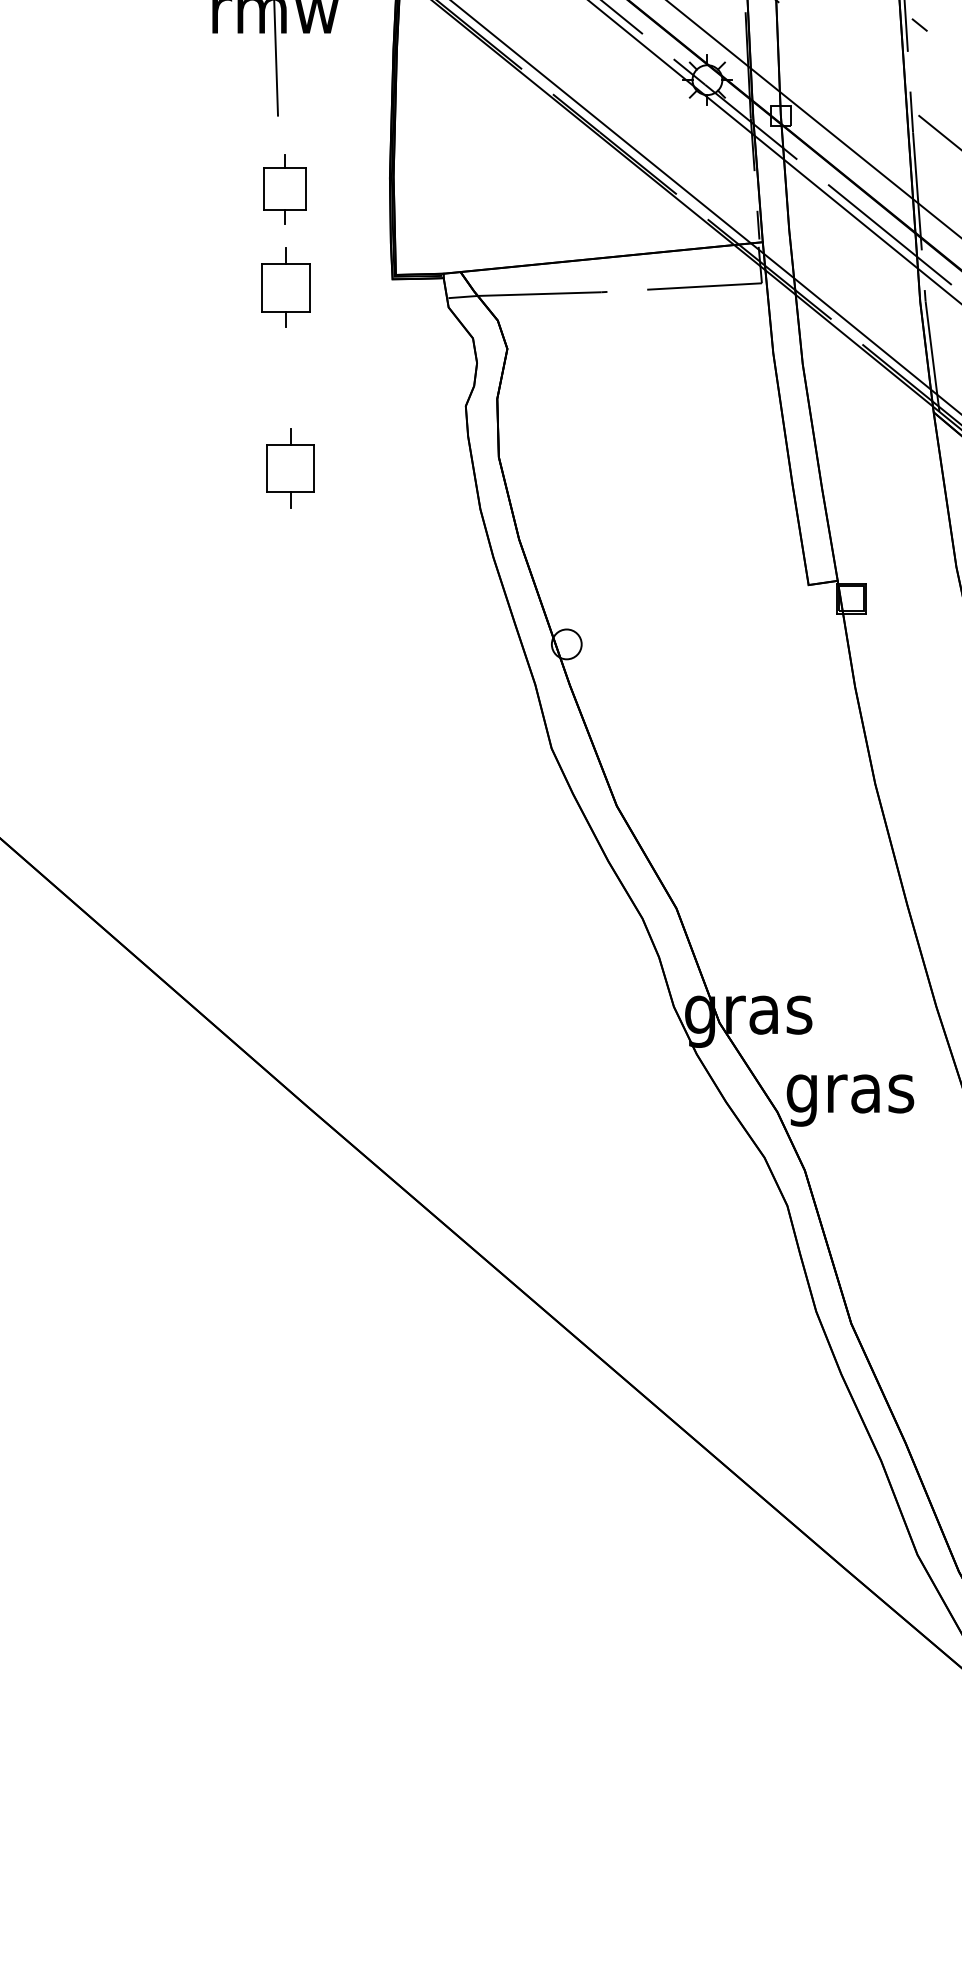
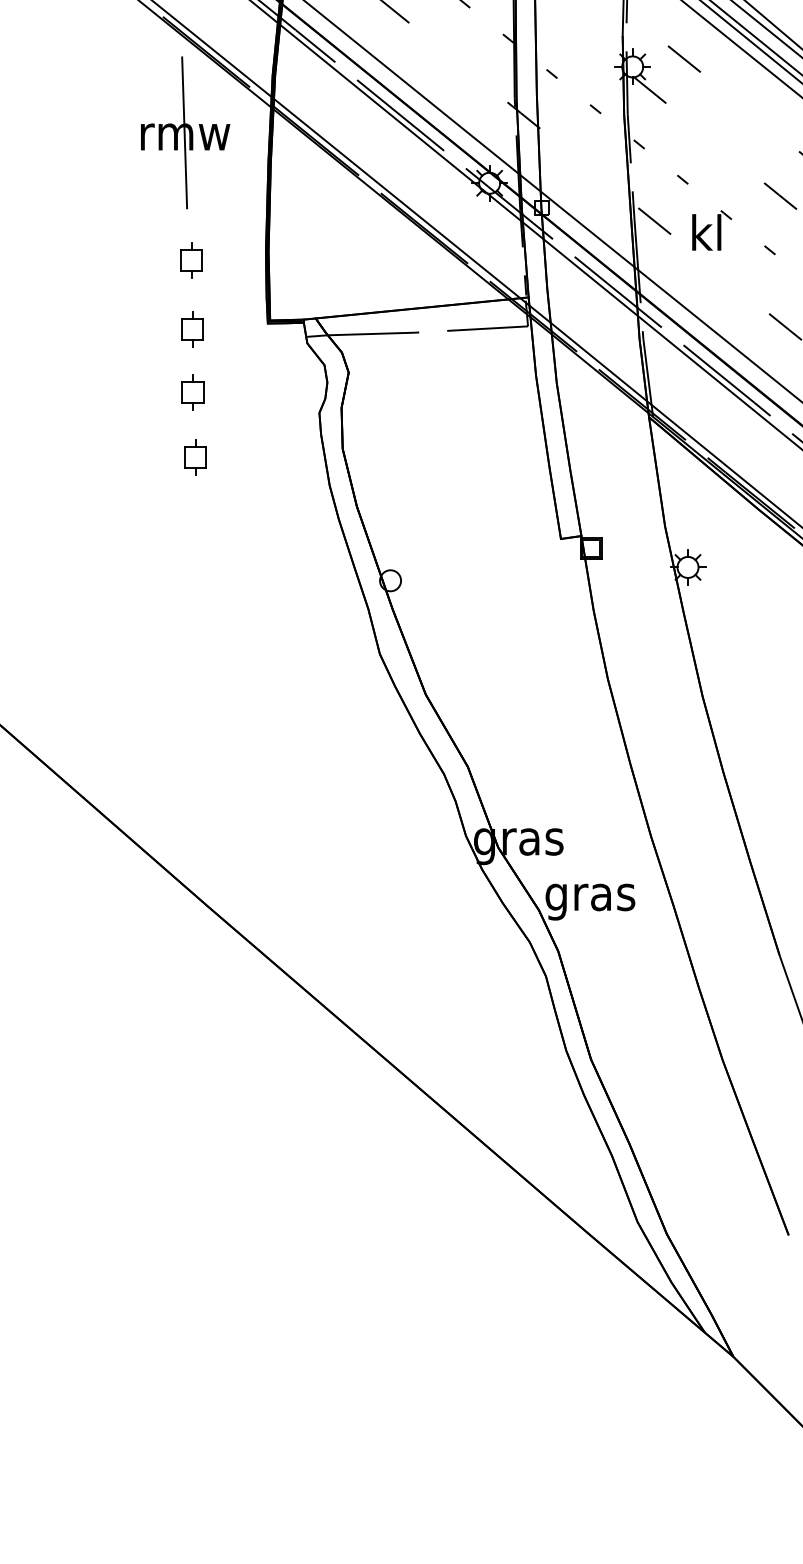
part: (284, 189) -> (191, 260), size x0.71
part: (285, 287) -> (192, 329), size x0.62
part: (285, 377) -> (192, 392), added
part: (289, 469) -> (195, 457), size x0.62

